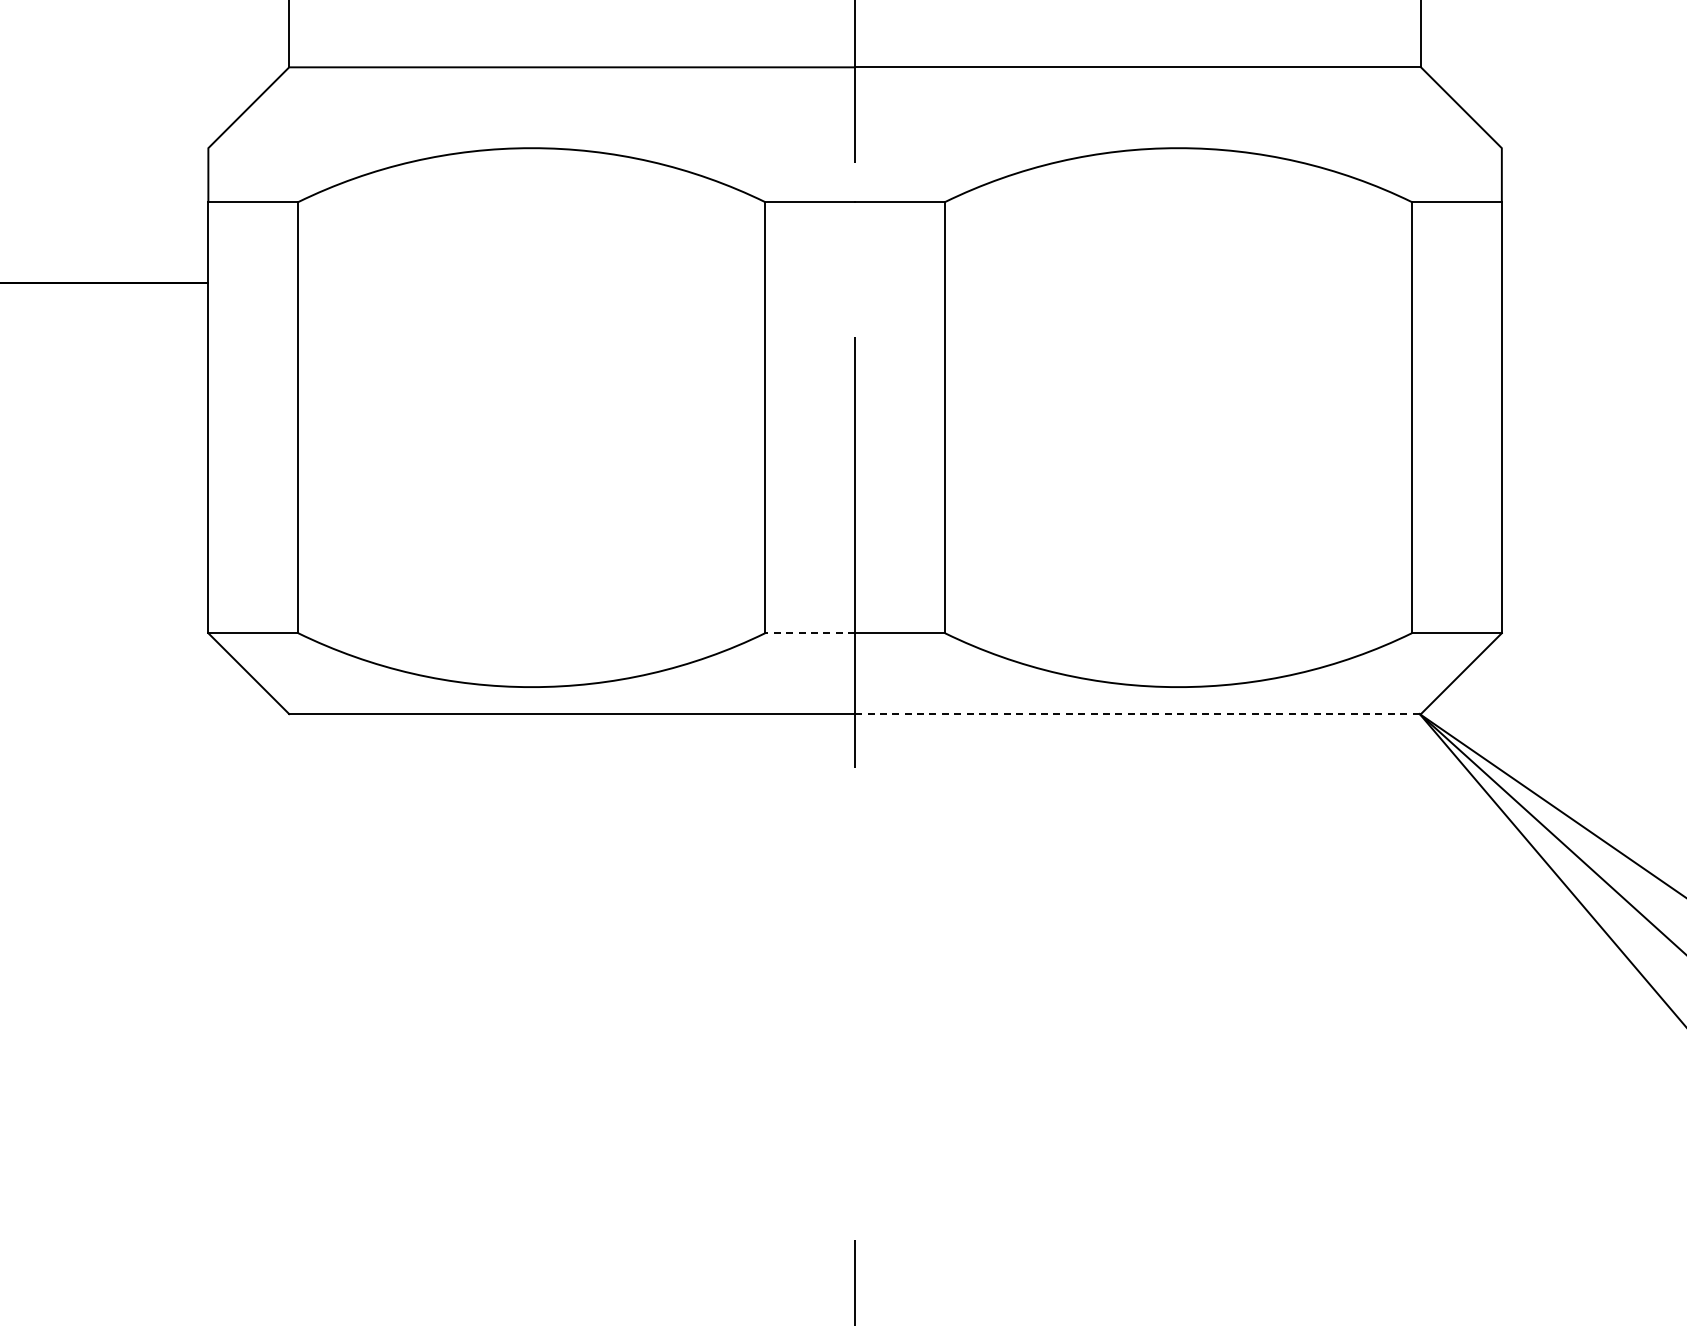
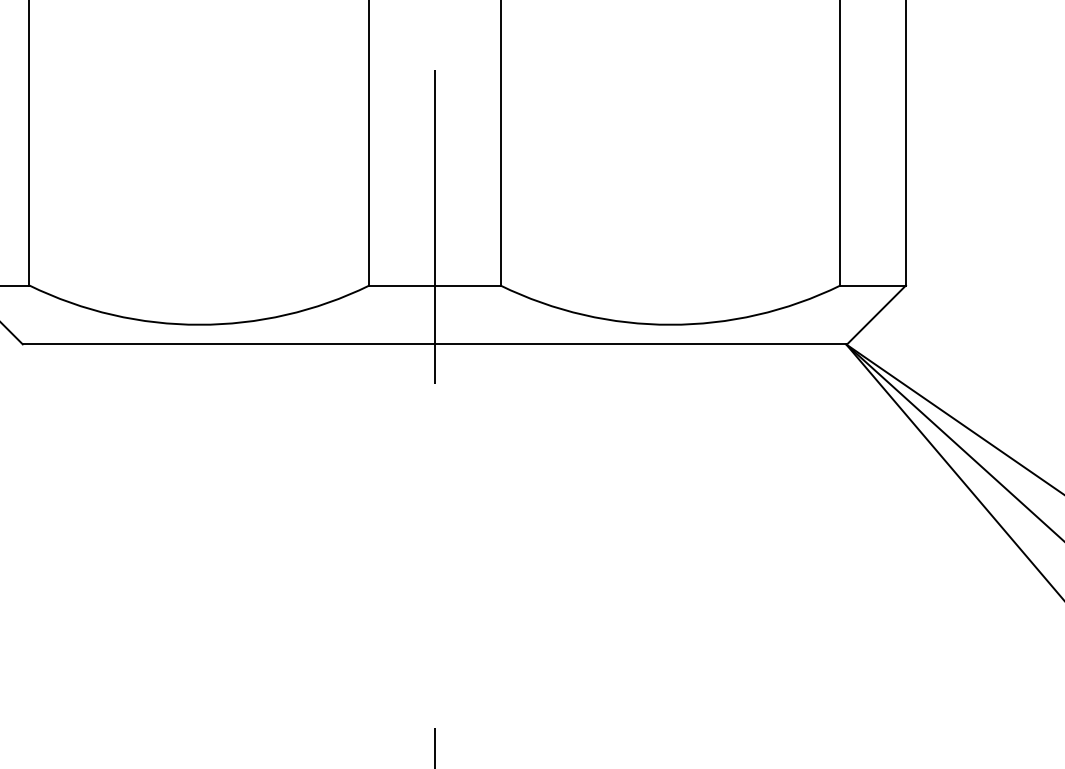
line: (809, 633) -> (401, 285), dashed -> solid
line: (1138, 714) -> (641, 344), dashed -> solid

